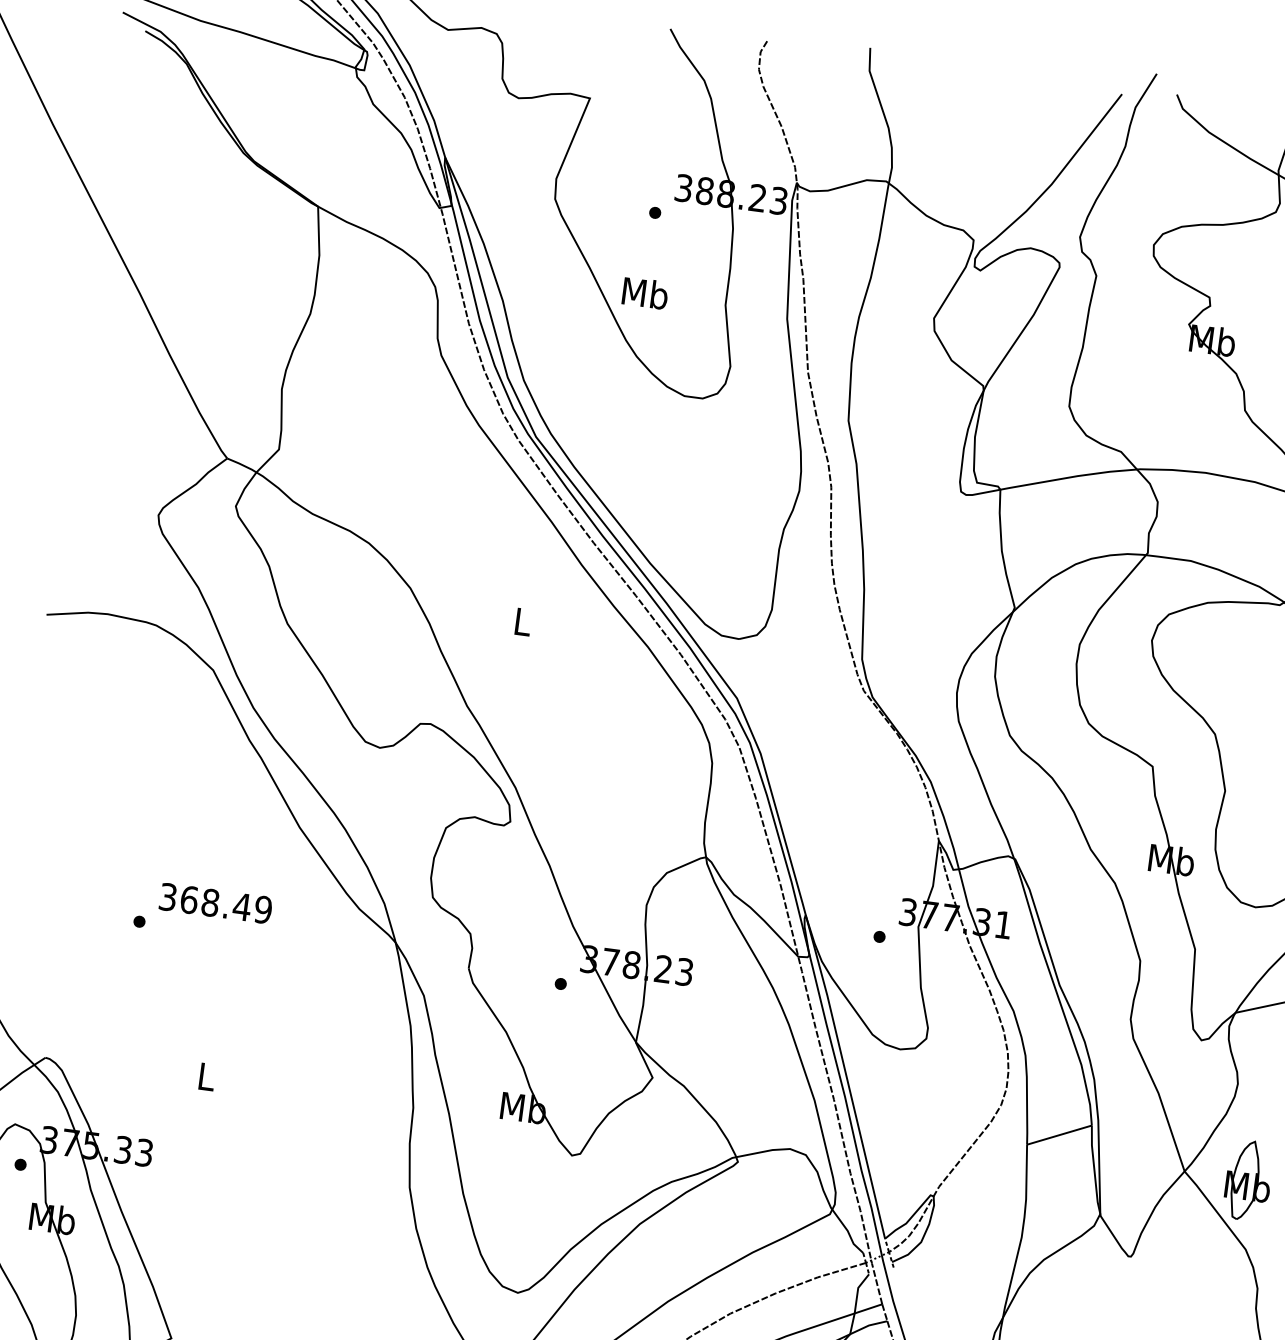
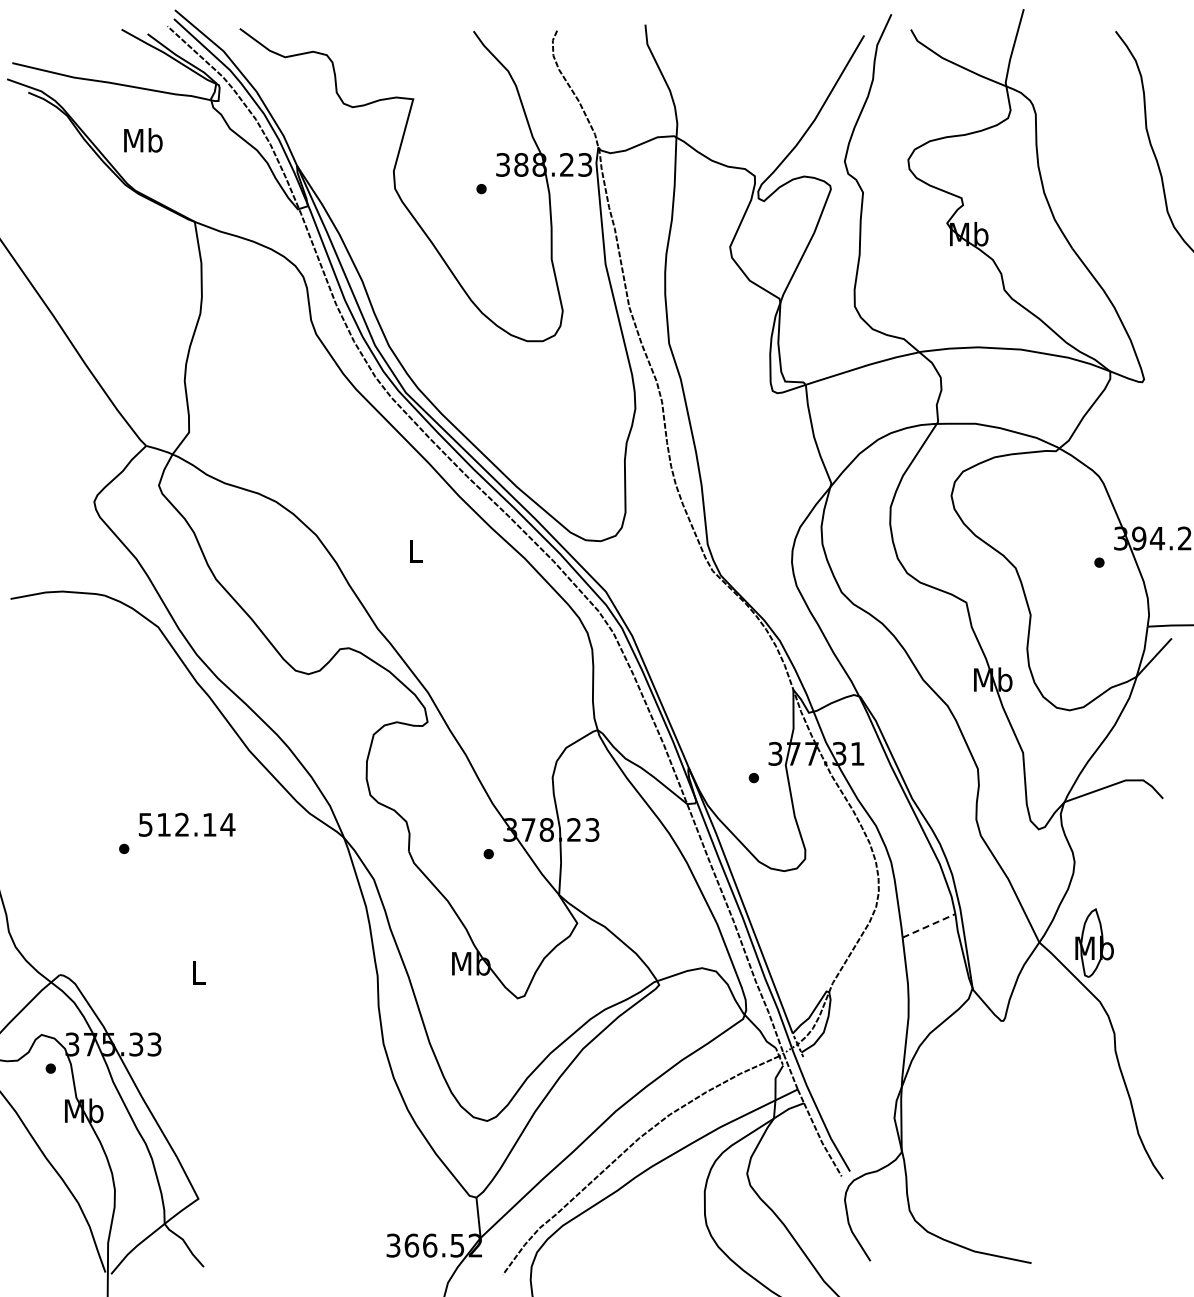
text: (645, 293) -> (143, 140), moved
text: (216, 903) -> (187, 824), 368.49 -> 512.14
line: (1060, 1134) -> (929, 925), solid -> dashed

